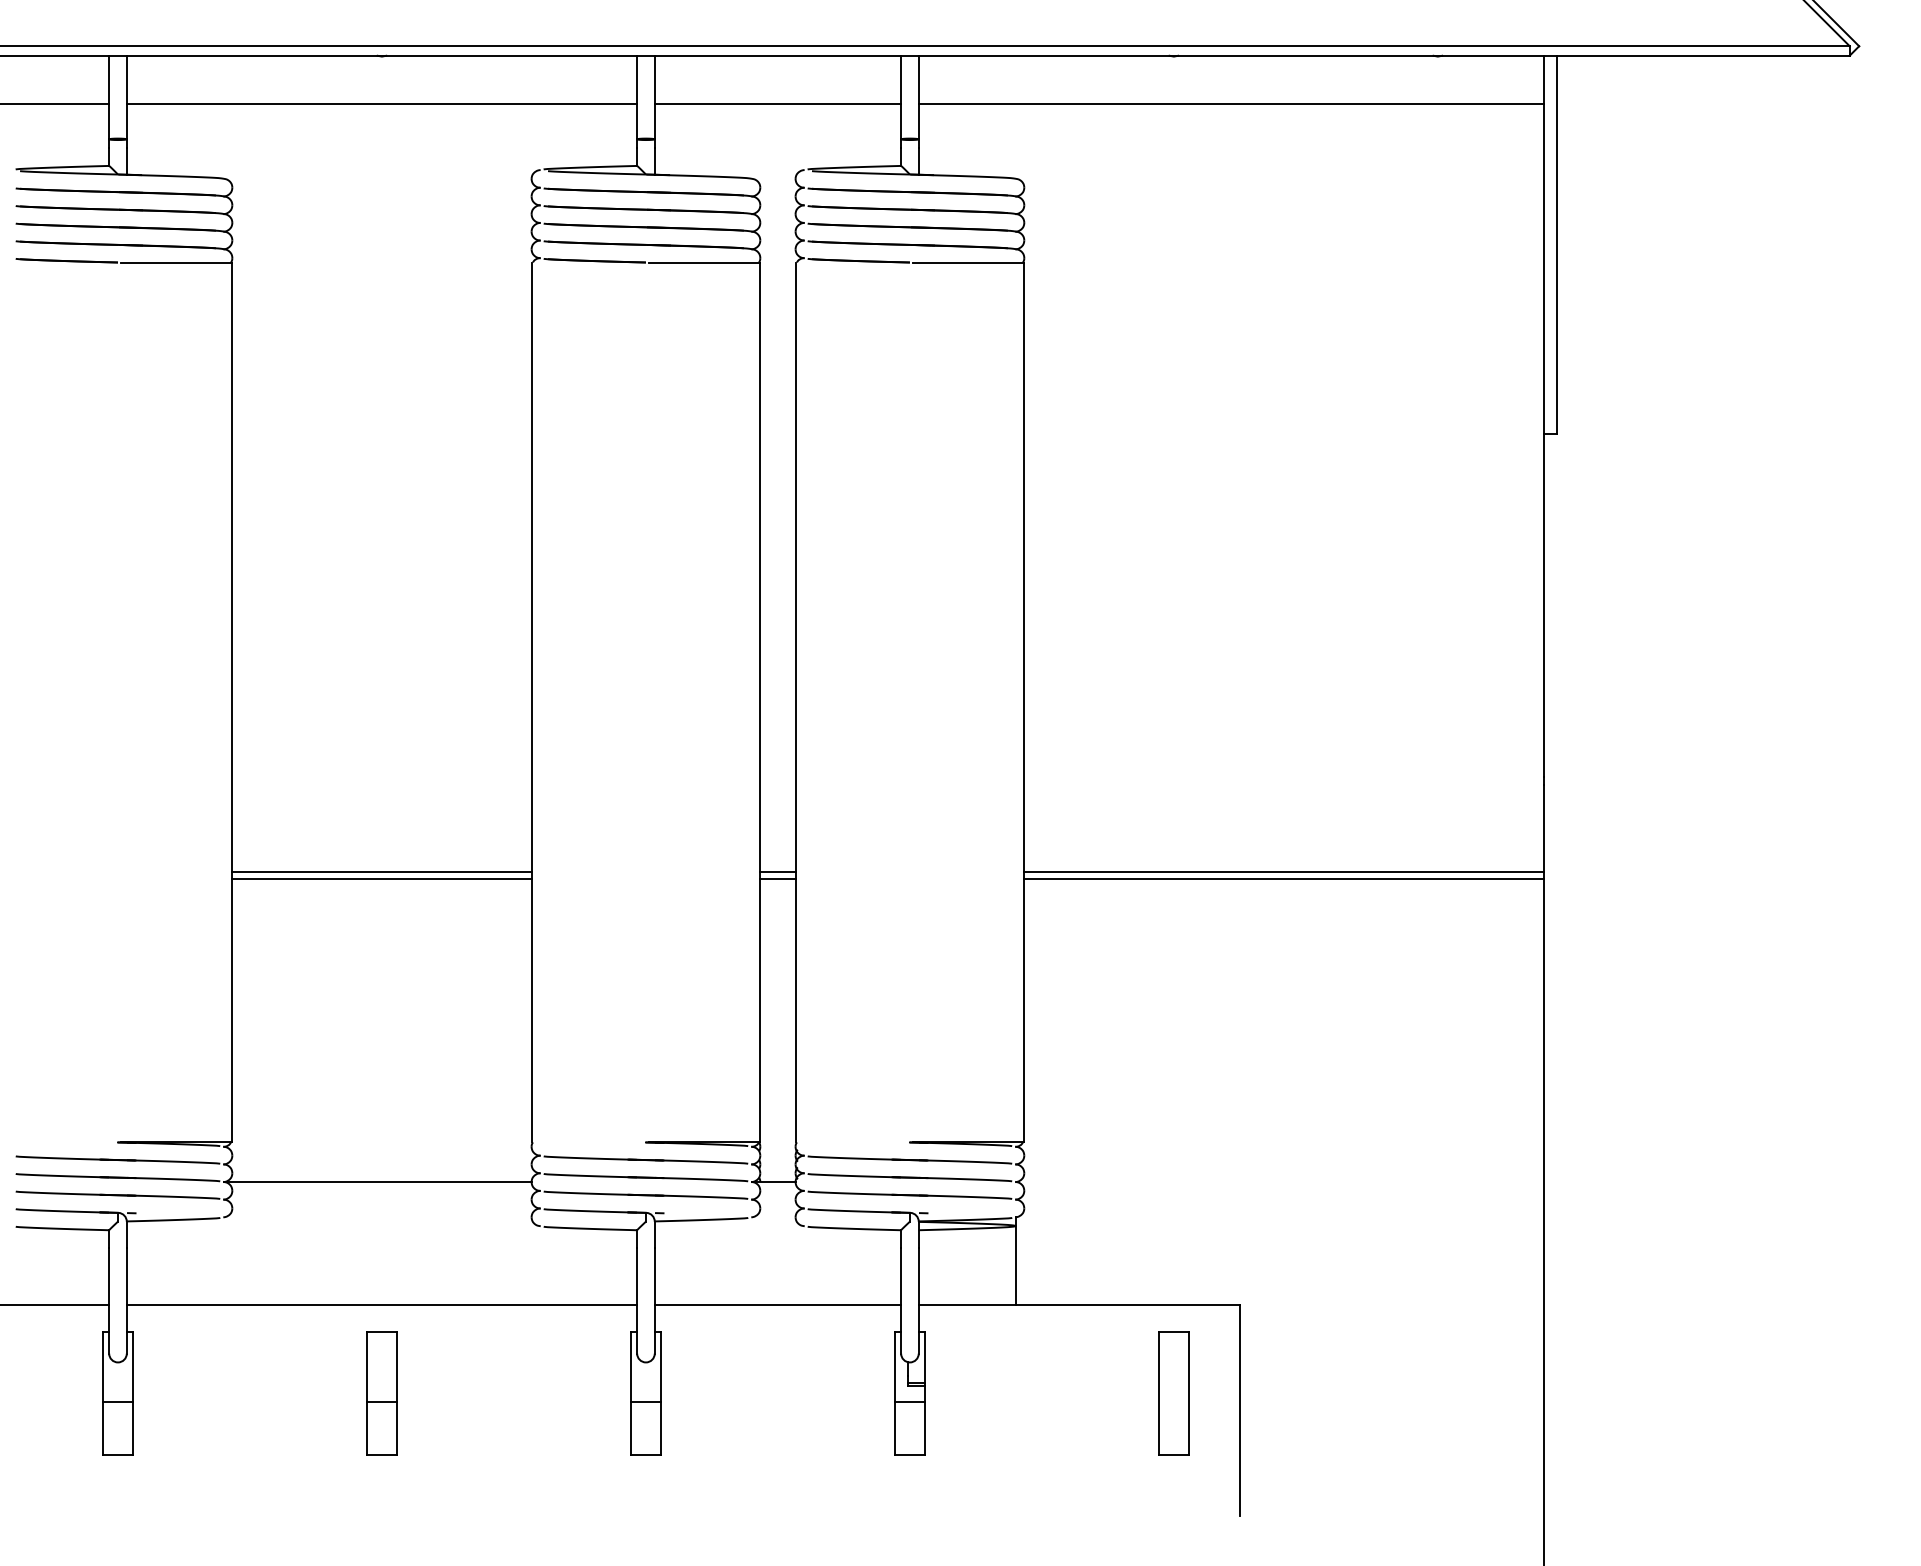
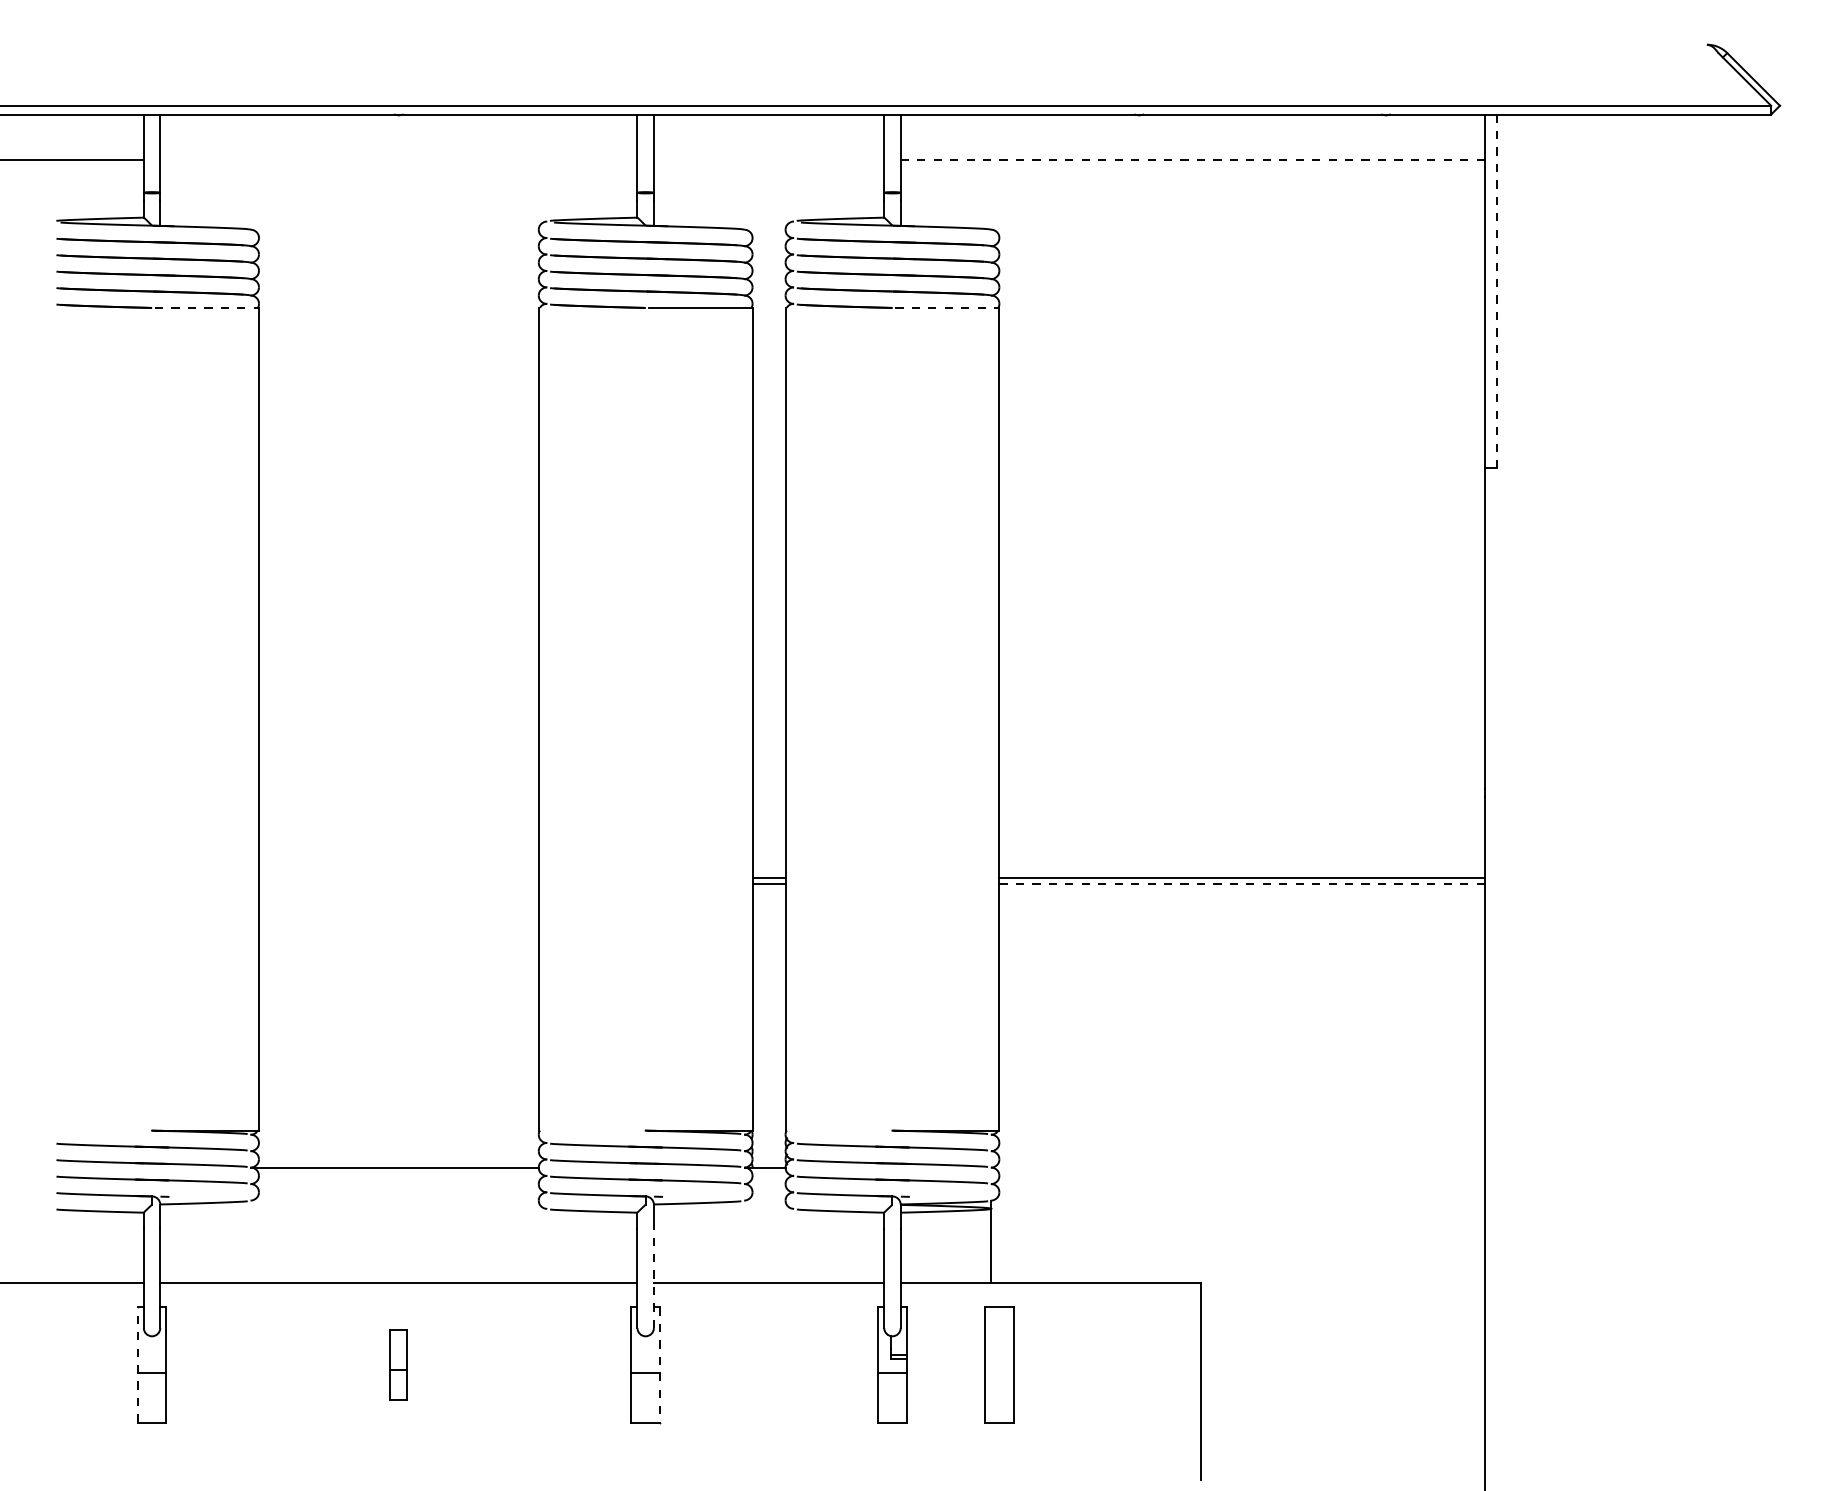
line: (381, 103) -> (398, 159), removed
line: (777, 103) -> (768, 159), removed
line: (1230, 103) -> (1192, 159), solid -> dashed
line: (1557, 244) -> (1497, 291), solid -> dashed
line: (177, 262) -> (207, 307), solid -> dashed
line: (968, 262) -> (947, 307), solid -> dashed
line: (381, 871) -> (398, 877), removed
line: (381, 878) -> (398, 883), removed
line: (1284, 878) -> (1242, 883), solid -> dashed
line: (654, 1300) -> (653, 1278), solid -> dashed
part: (381, 1392) -> (398, 1364), size x0.6
part: (1174, 1392) -> (999, 1364), moved
line: (102, 1393) -> (137, 1365), solid -> dashed
line: (661, 1393) -> (660, 1365), solid -> dashed

